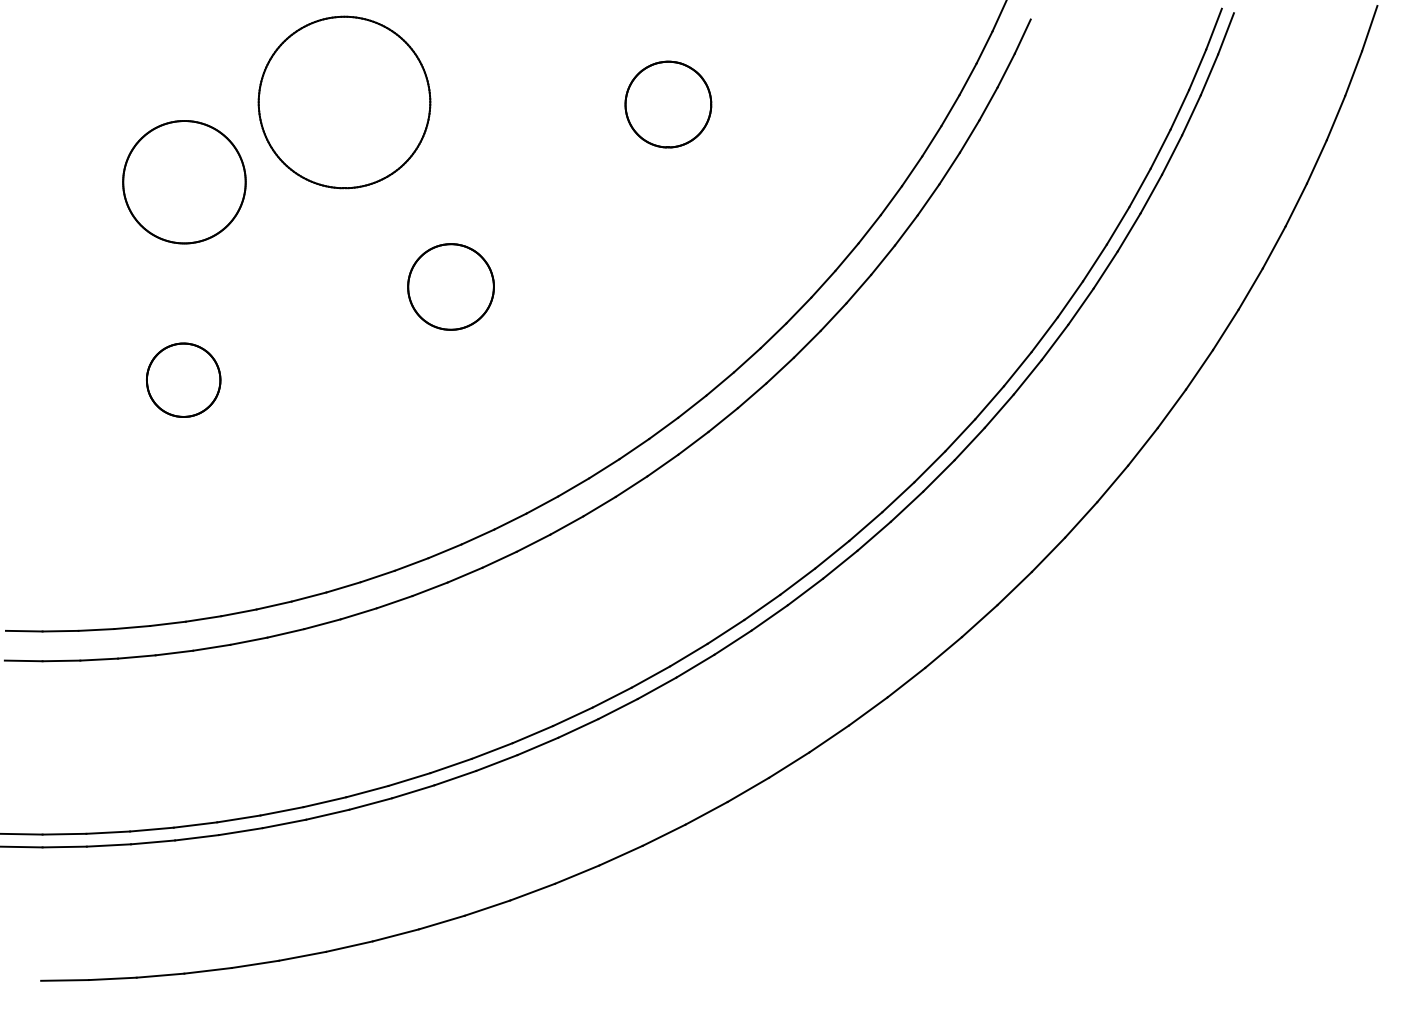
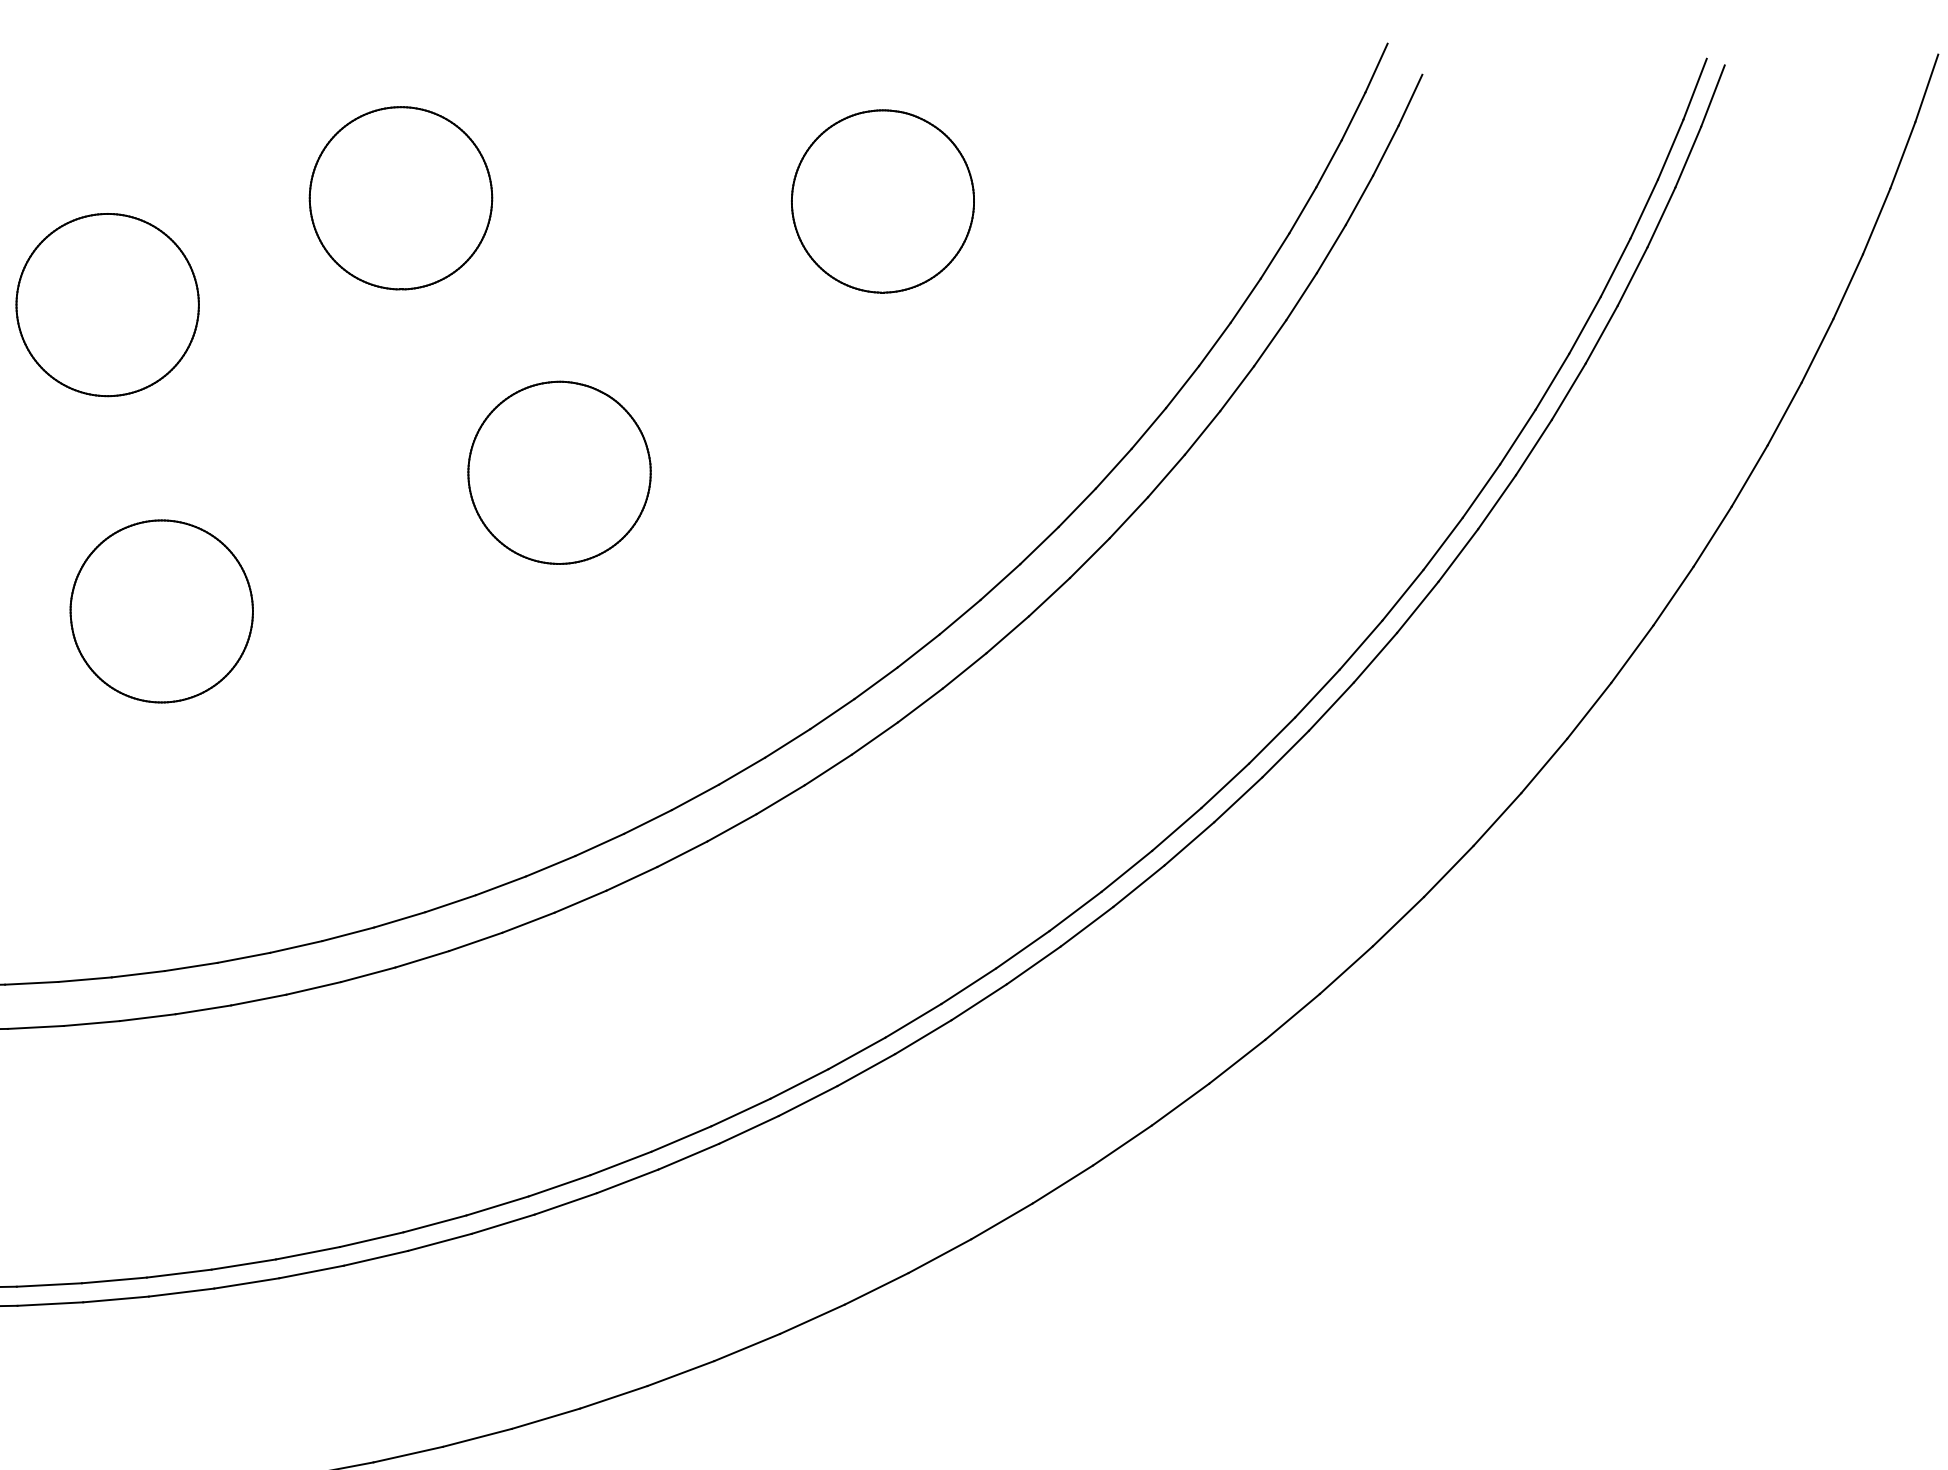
part: (344, 102) -> (400, 198), size x0.71
part: (668, 104) -> (883, 201), size x1.43
part: (184, 182) -> (107, 305), moved
part: (450, 286) -> (558, 472), size x1.43
part: (183, 380) -> (161, 612), size x1.67

